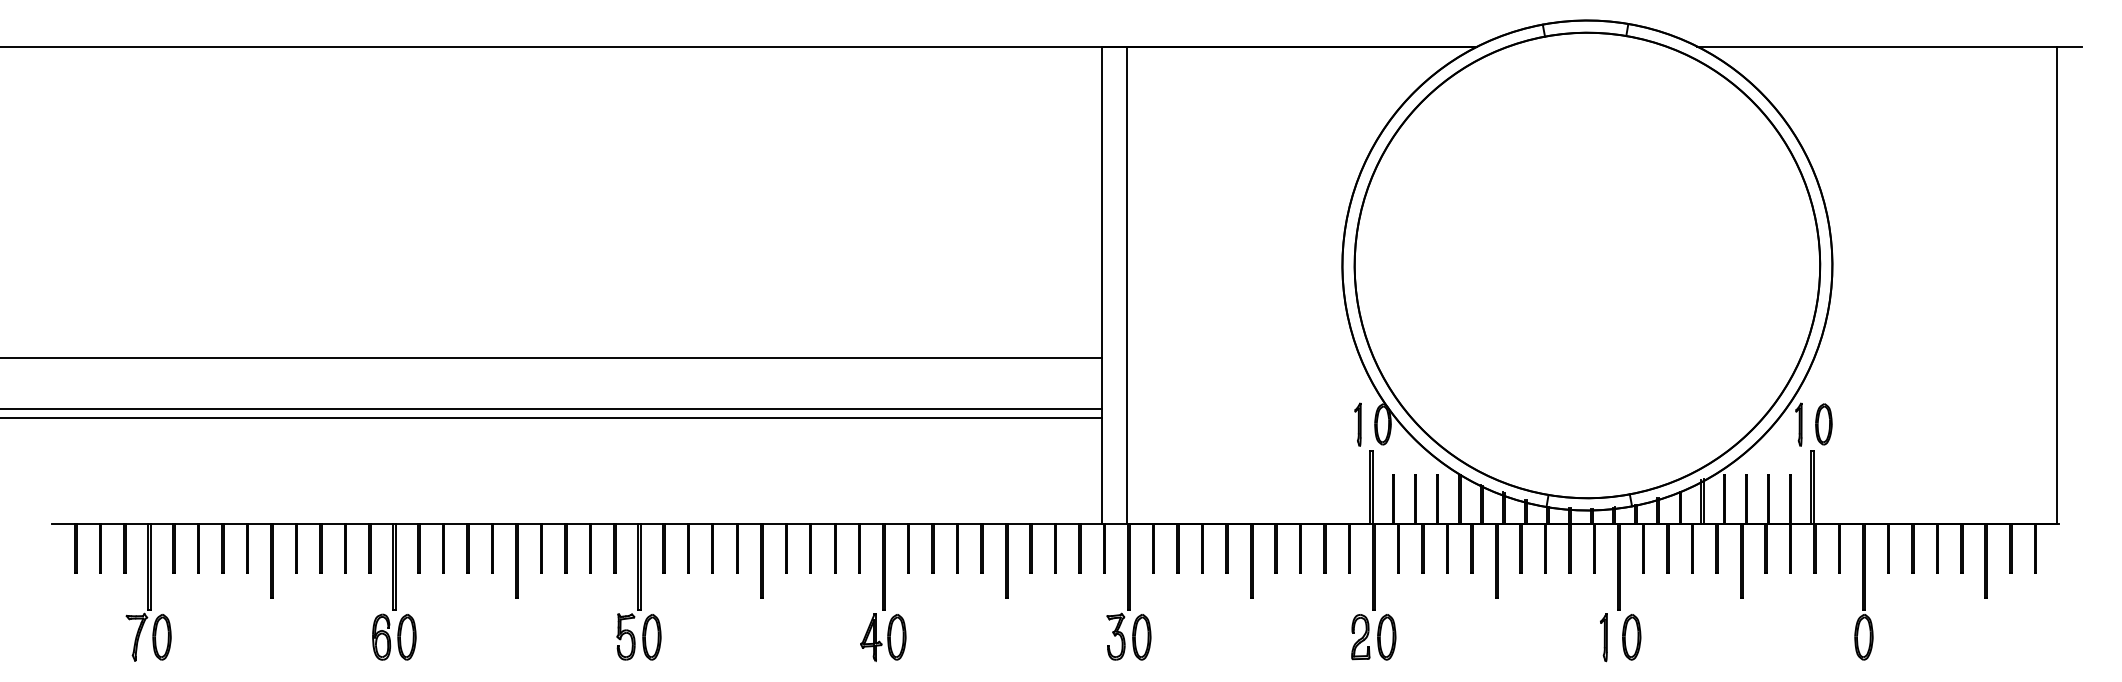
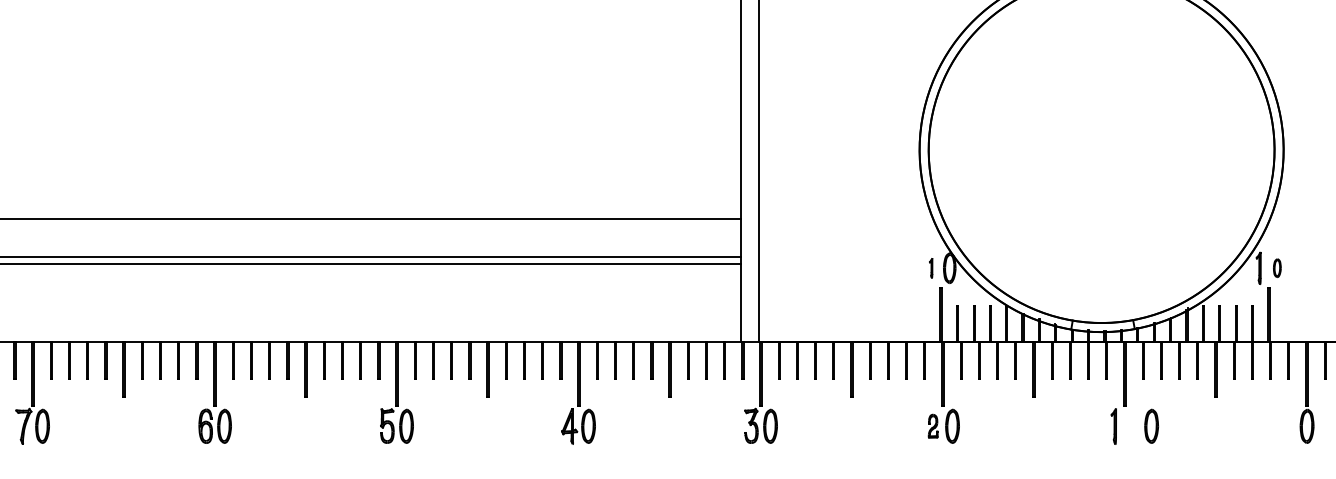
part: (1357, 424) -> (930, 268), size x0.6
part: (1823, 424) -> (1277, 268), size x0.6
part: (1360, 637) -> (933, 426), size x0.7
part: (1631, 637) -> (1151, 426), moved

